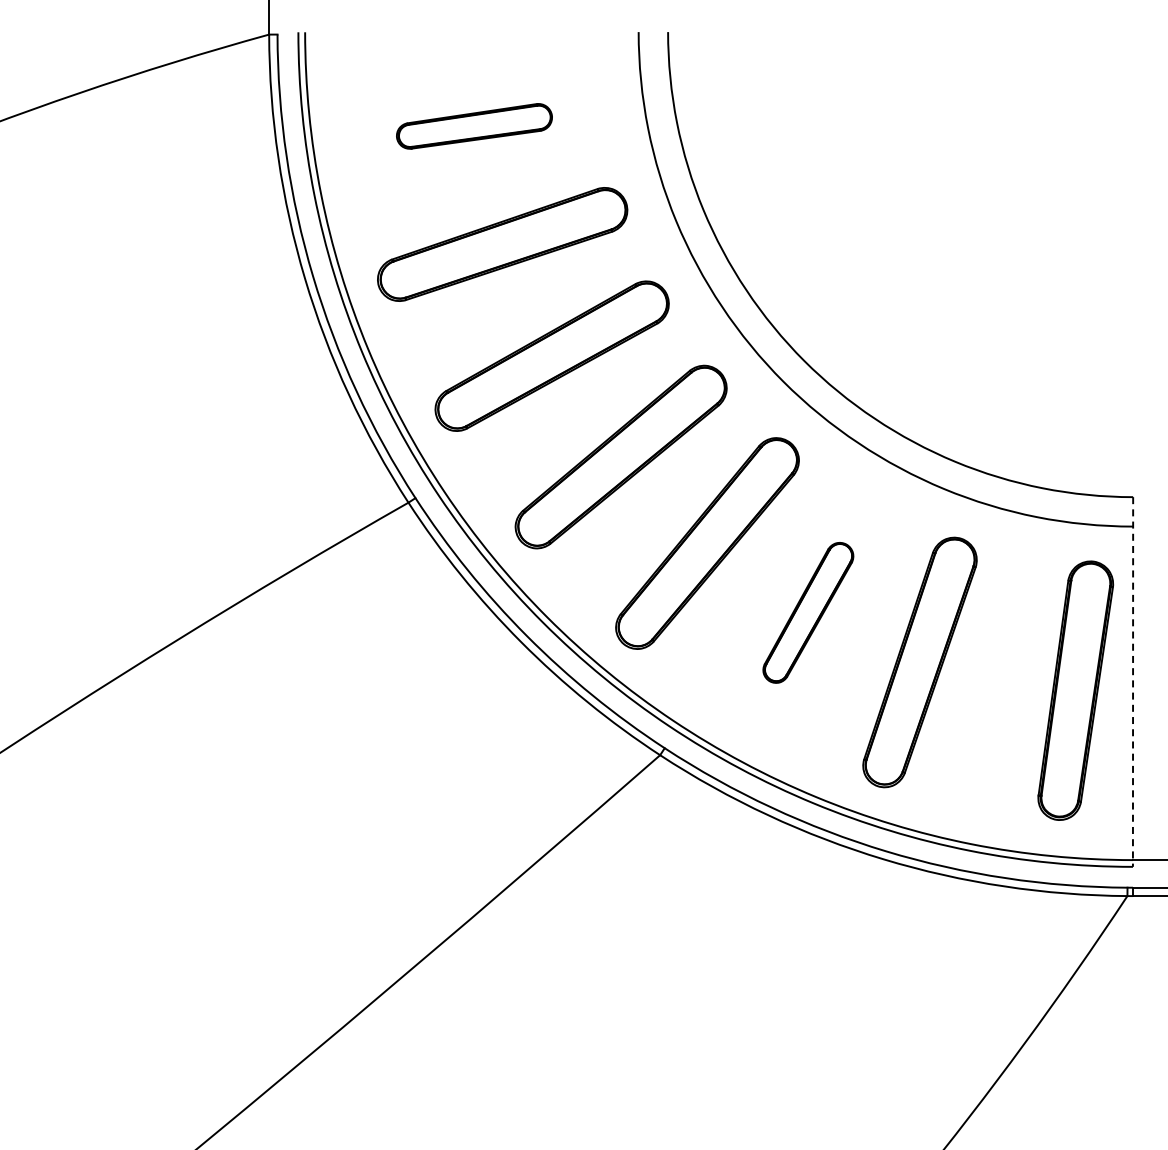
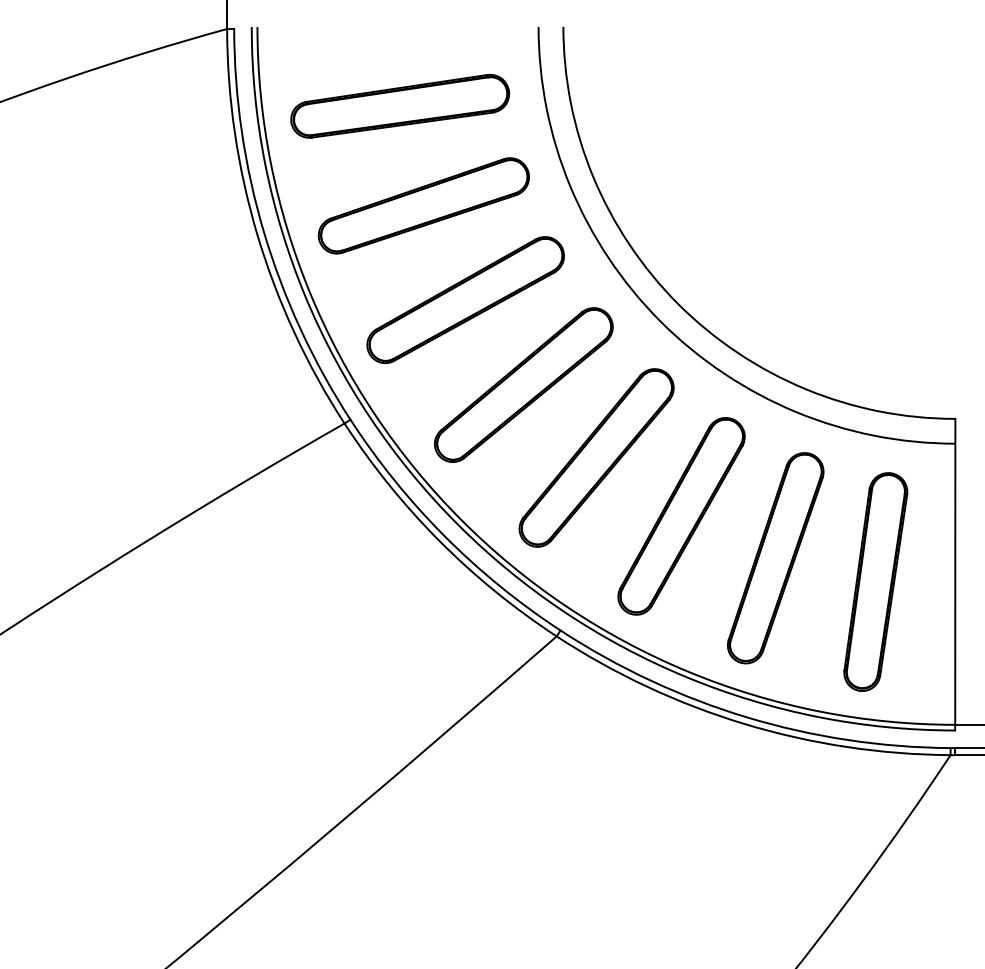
part: (474, 126) -> (400, 106), size x1.67
part: (808, 612) -> (681, 516), size x1.67
line: (1133, 682) -> (955, 575), dashed -> solid
part: (1075, 690) -> (875, 581), moved

